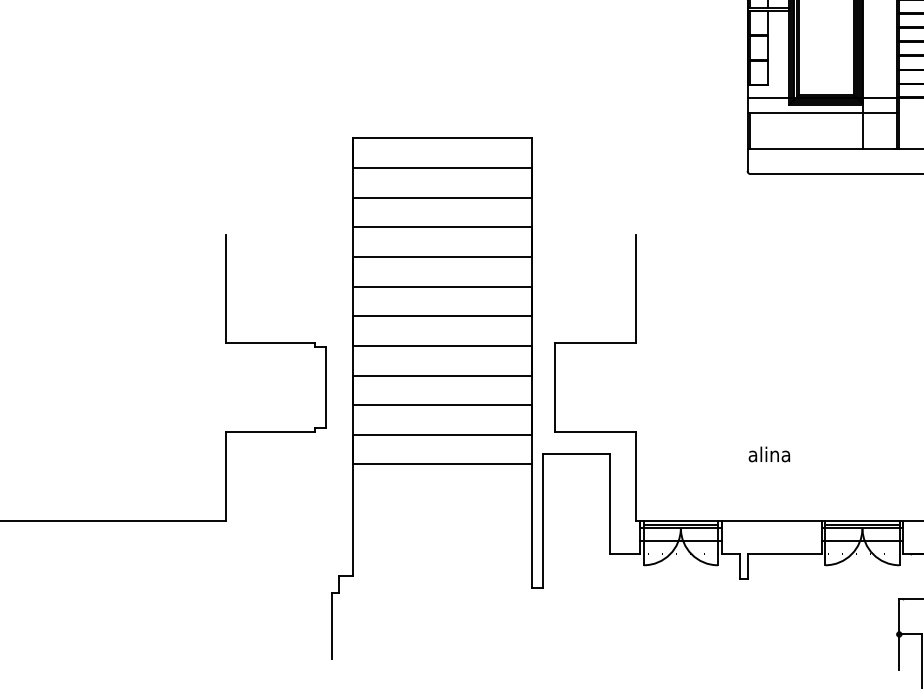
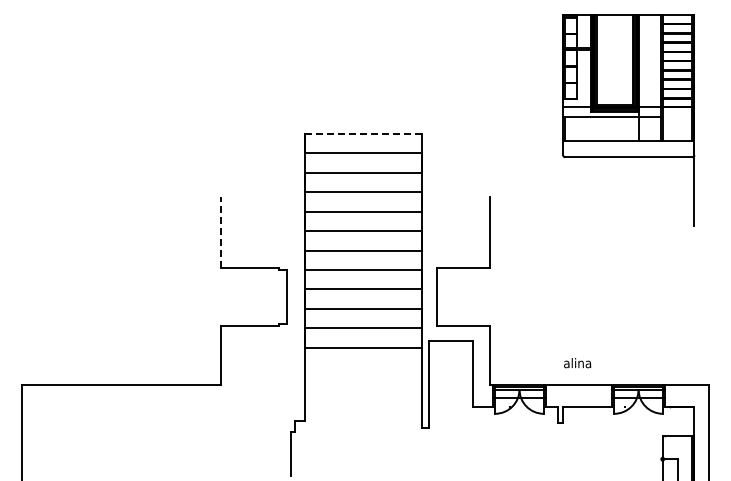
line: (442, 137) -> (363, 133), solid -> dashed
line: (226, 288) -> (221, 232), solid -> dashed
text: (769, 455) -> (577, 363), moved

